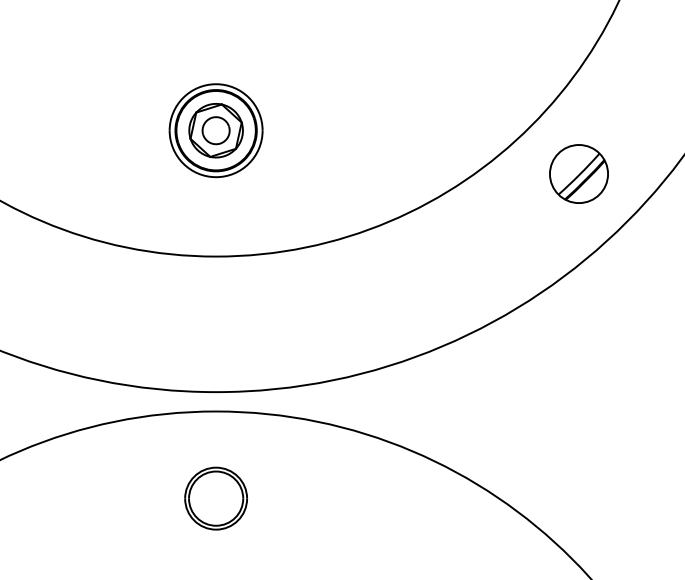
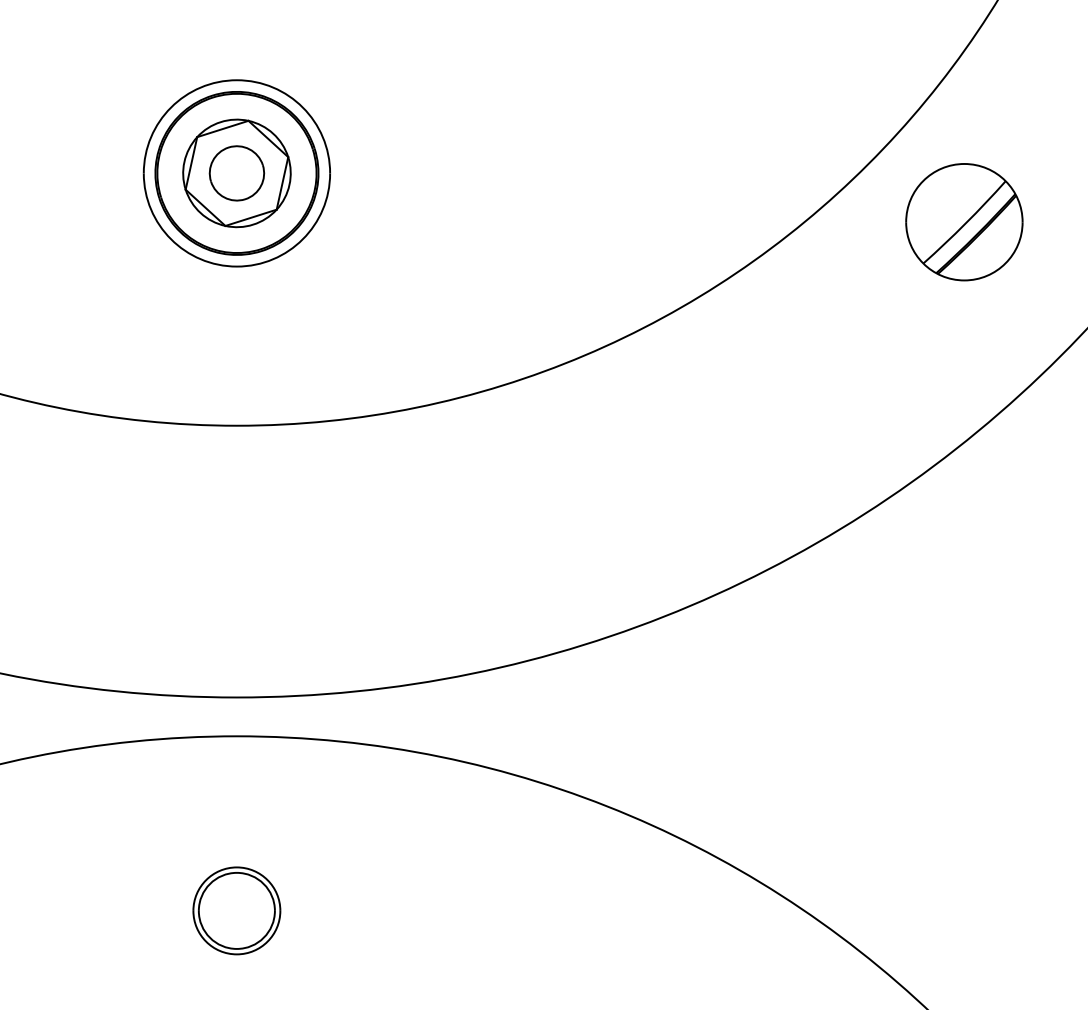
part: (578, 173) -> (963, 221), moved
part: (215, 498) -> (235, 910), size x0.7

